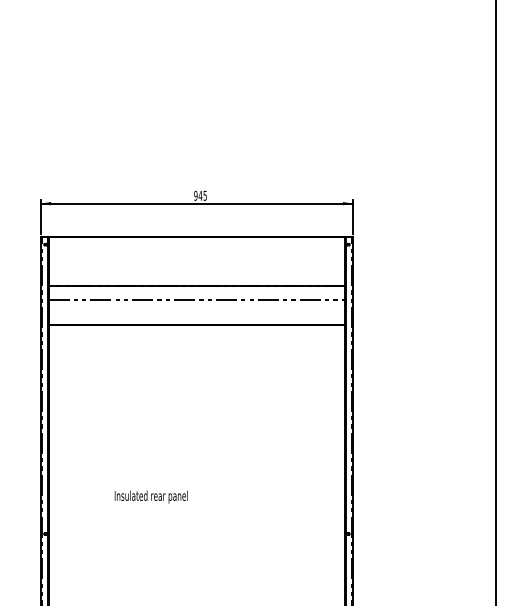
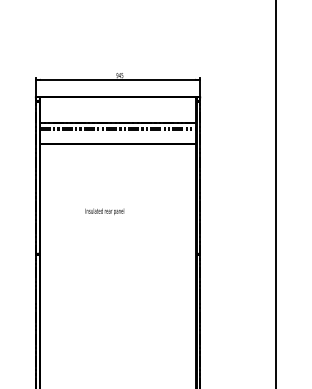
line: (195, 294) -> (117, 127), added
text: (150, 496) -> (104, 211), moved

